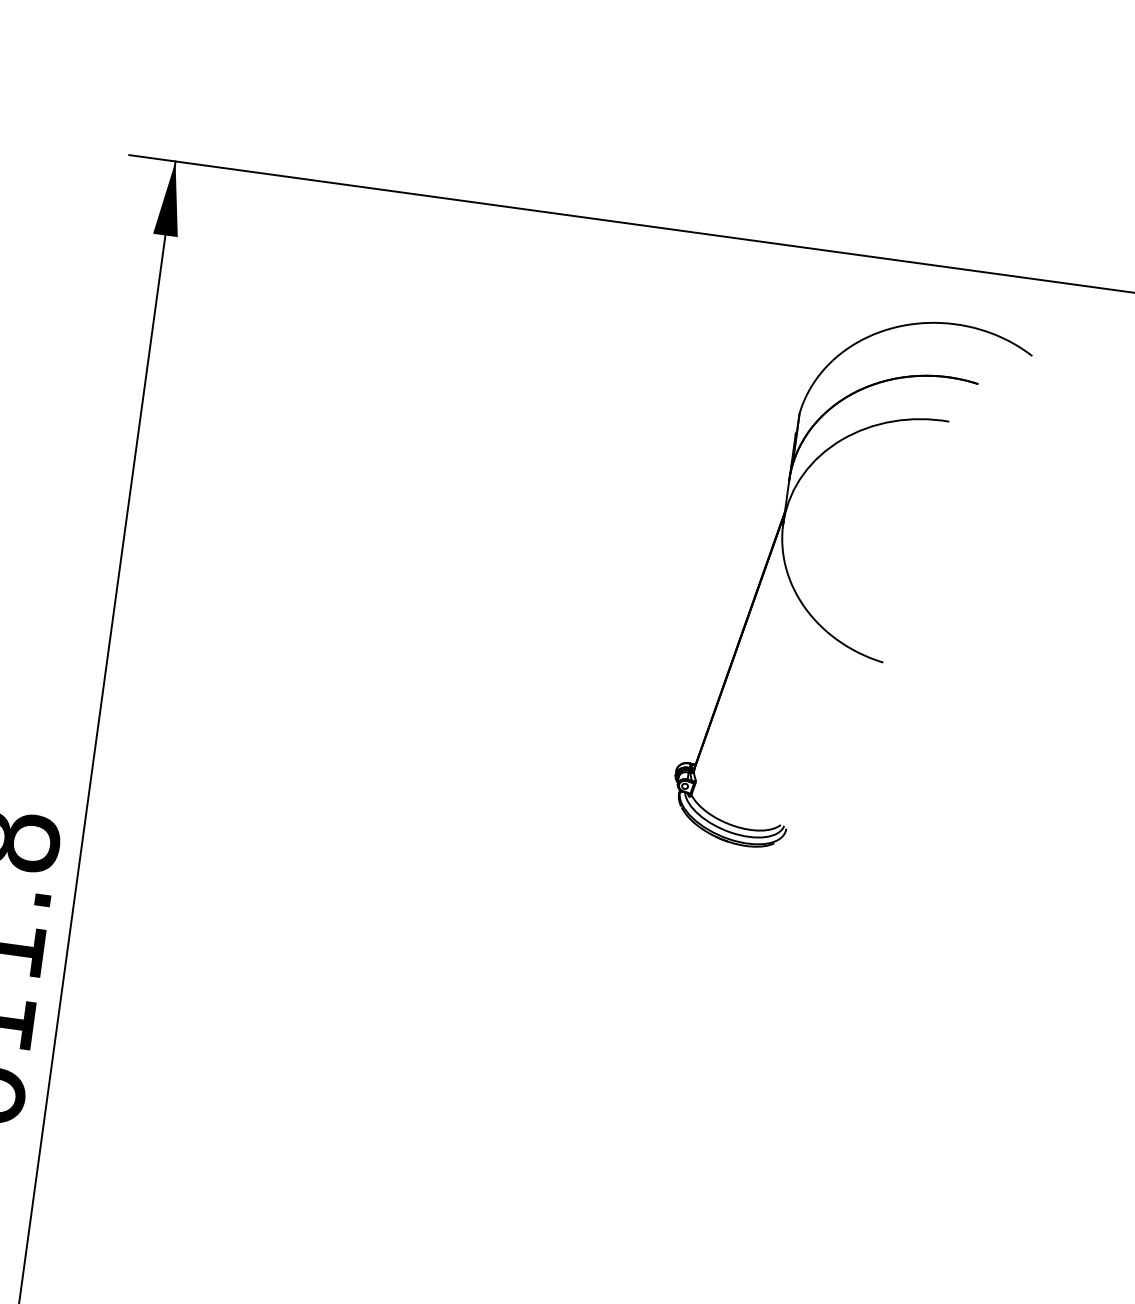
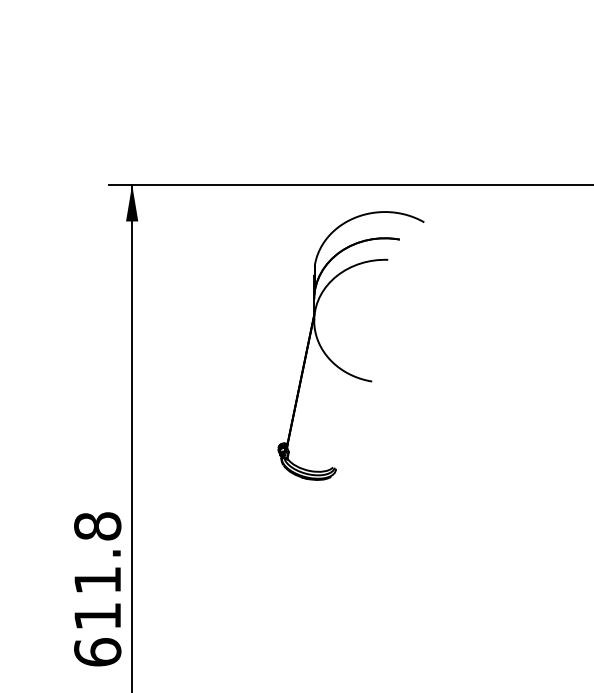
part: (810, 611) -> (333, 361), moved

